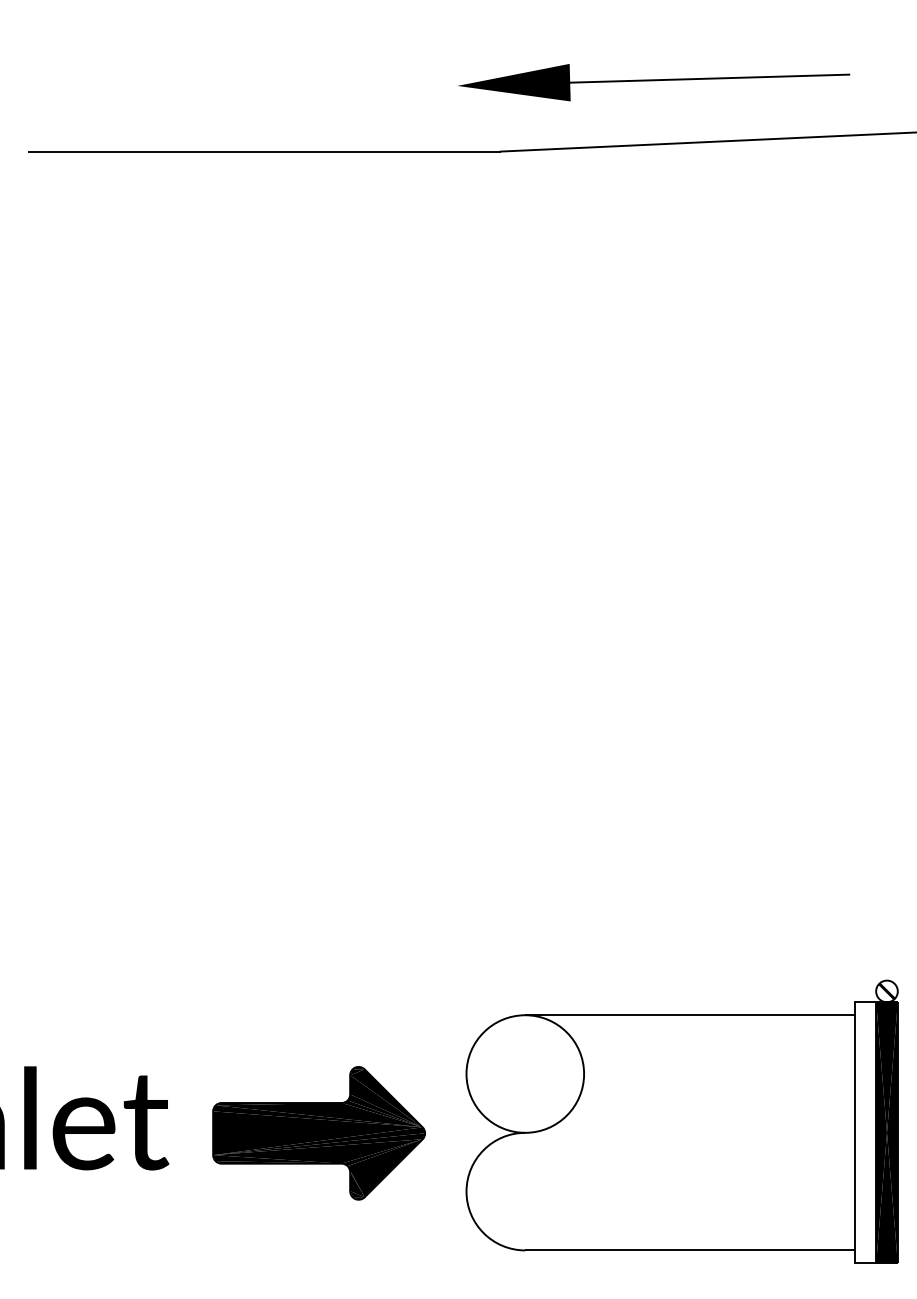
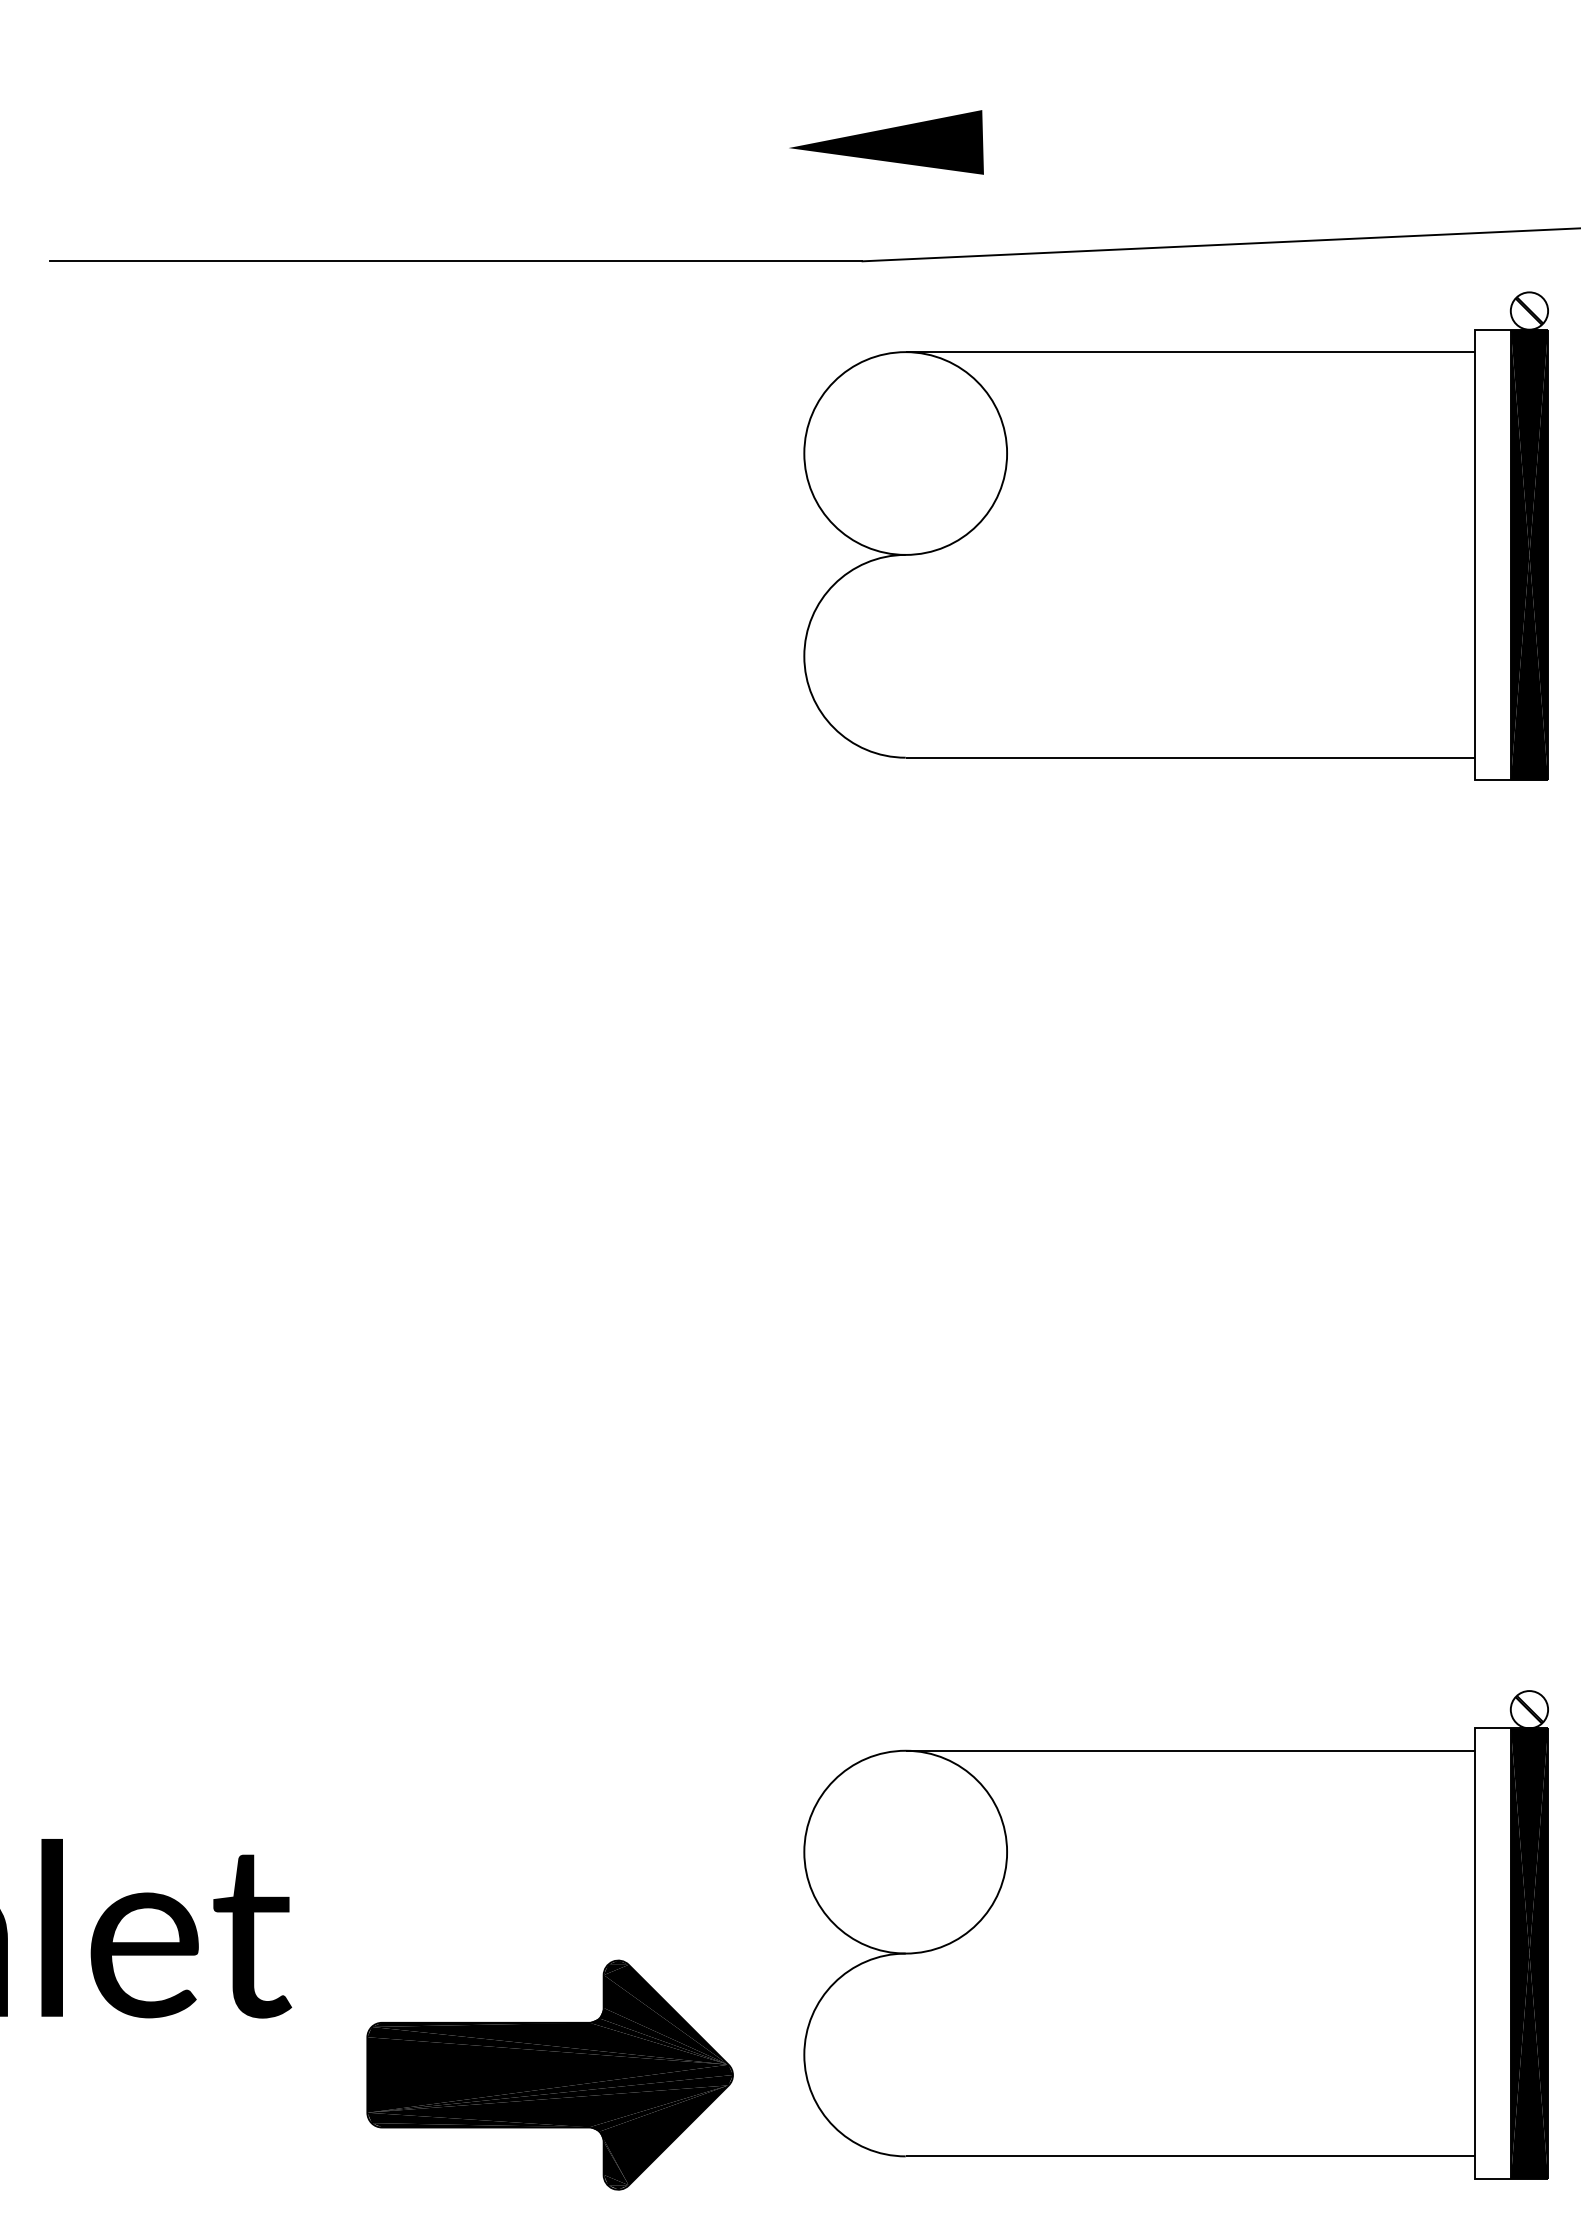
line: (709, 78) -> (1223, 135), removed
part: (681, 310) -> (1175, 535), added
part: (318, 1133) -> (549, 2075), moved

